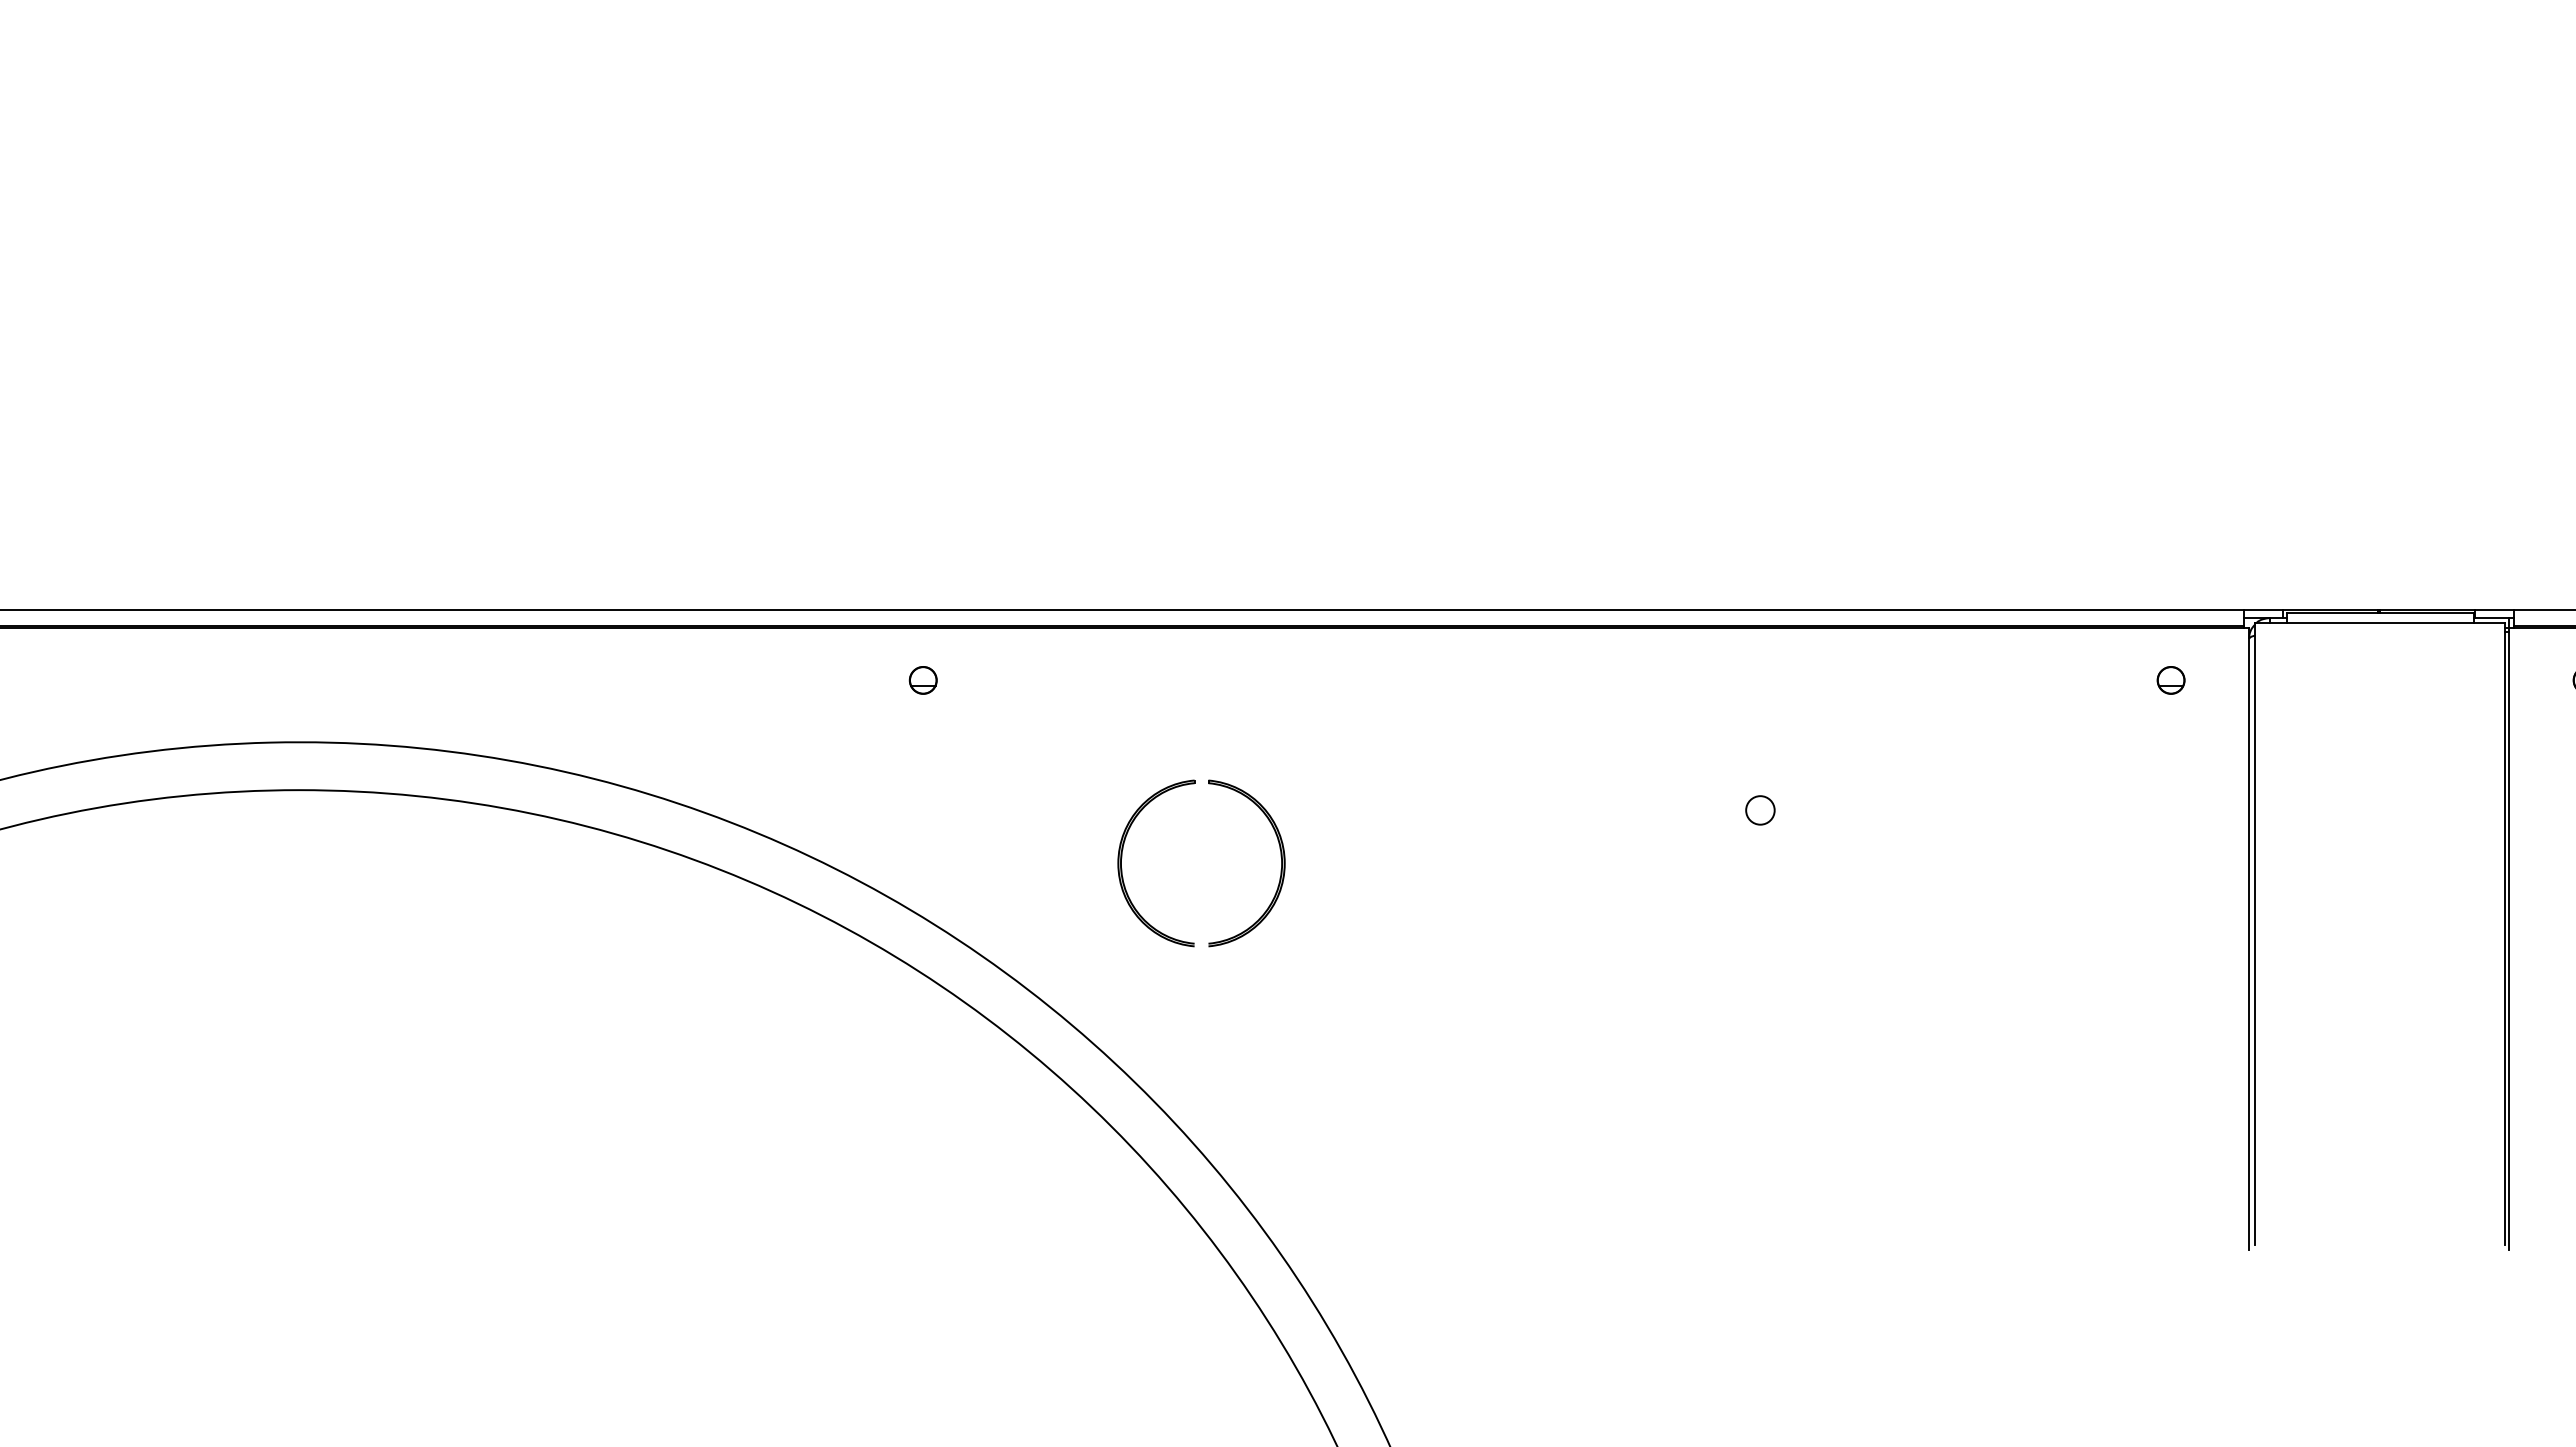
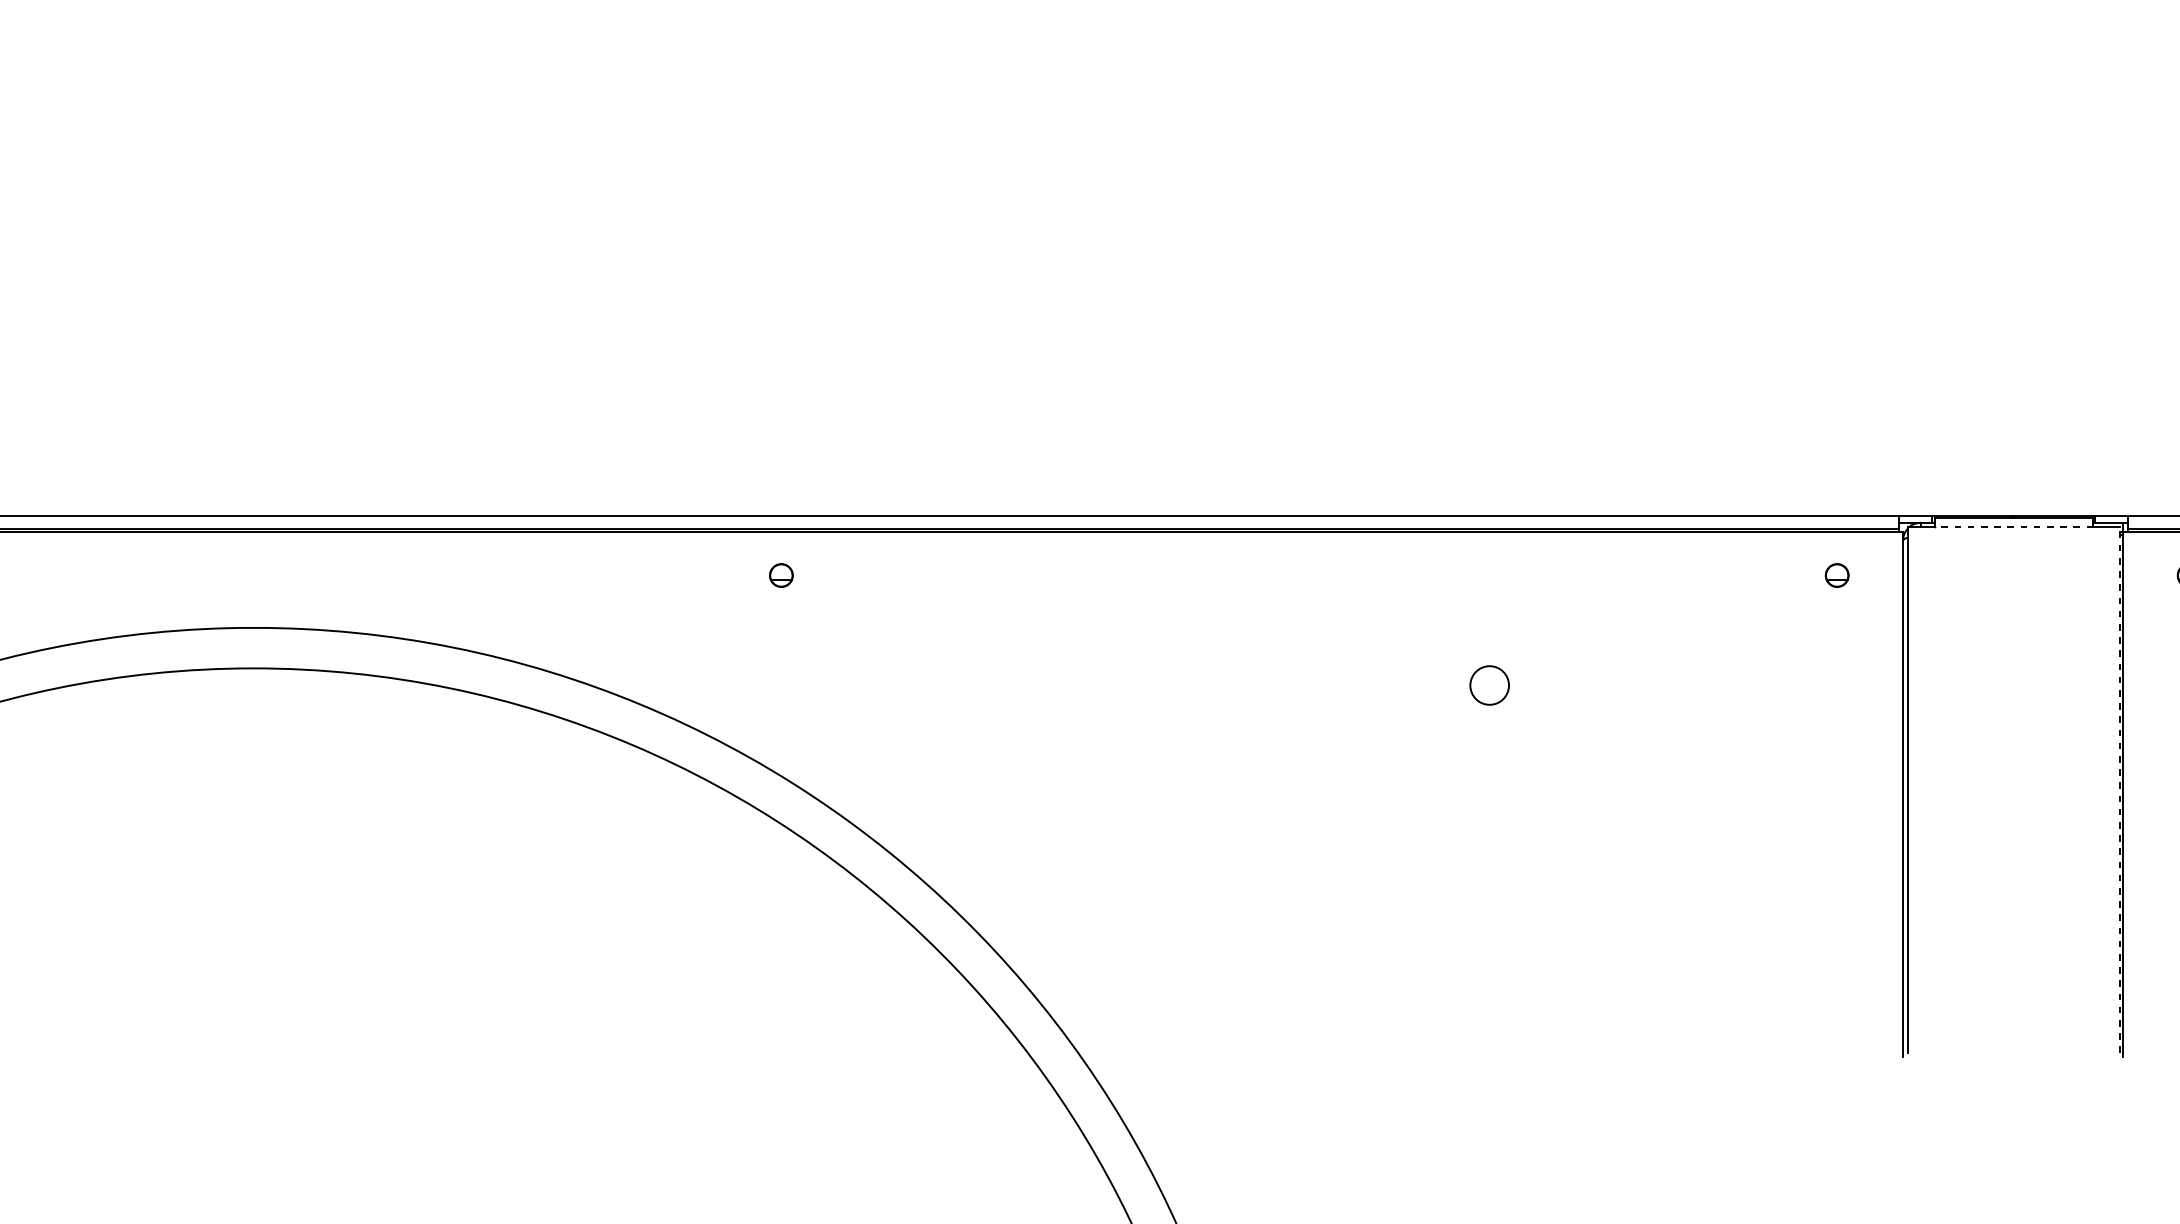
line: (2380, 623) -> (2014, 527), solid -> dashed
circle: (1760, 810) -> (1489, 685), size x1.6
part: (1280, 856) -> (1083, 724), removed
part: (1122, 858) -> (949, 726), removed
line: (2504, 933) -> (2119, 789), solid -> dashed

